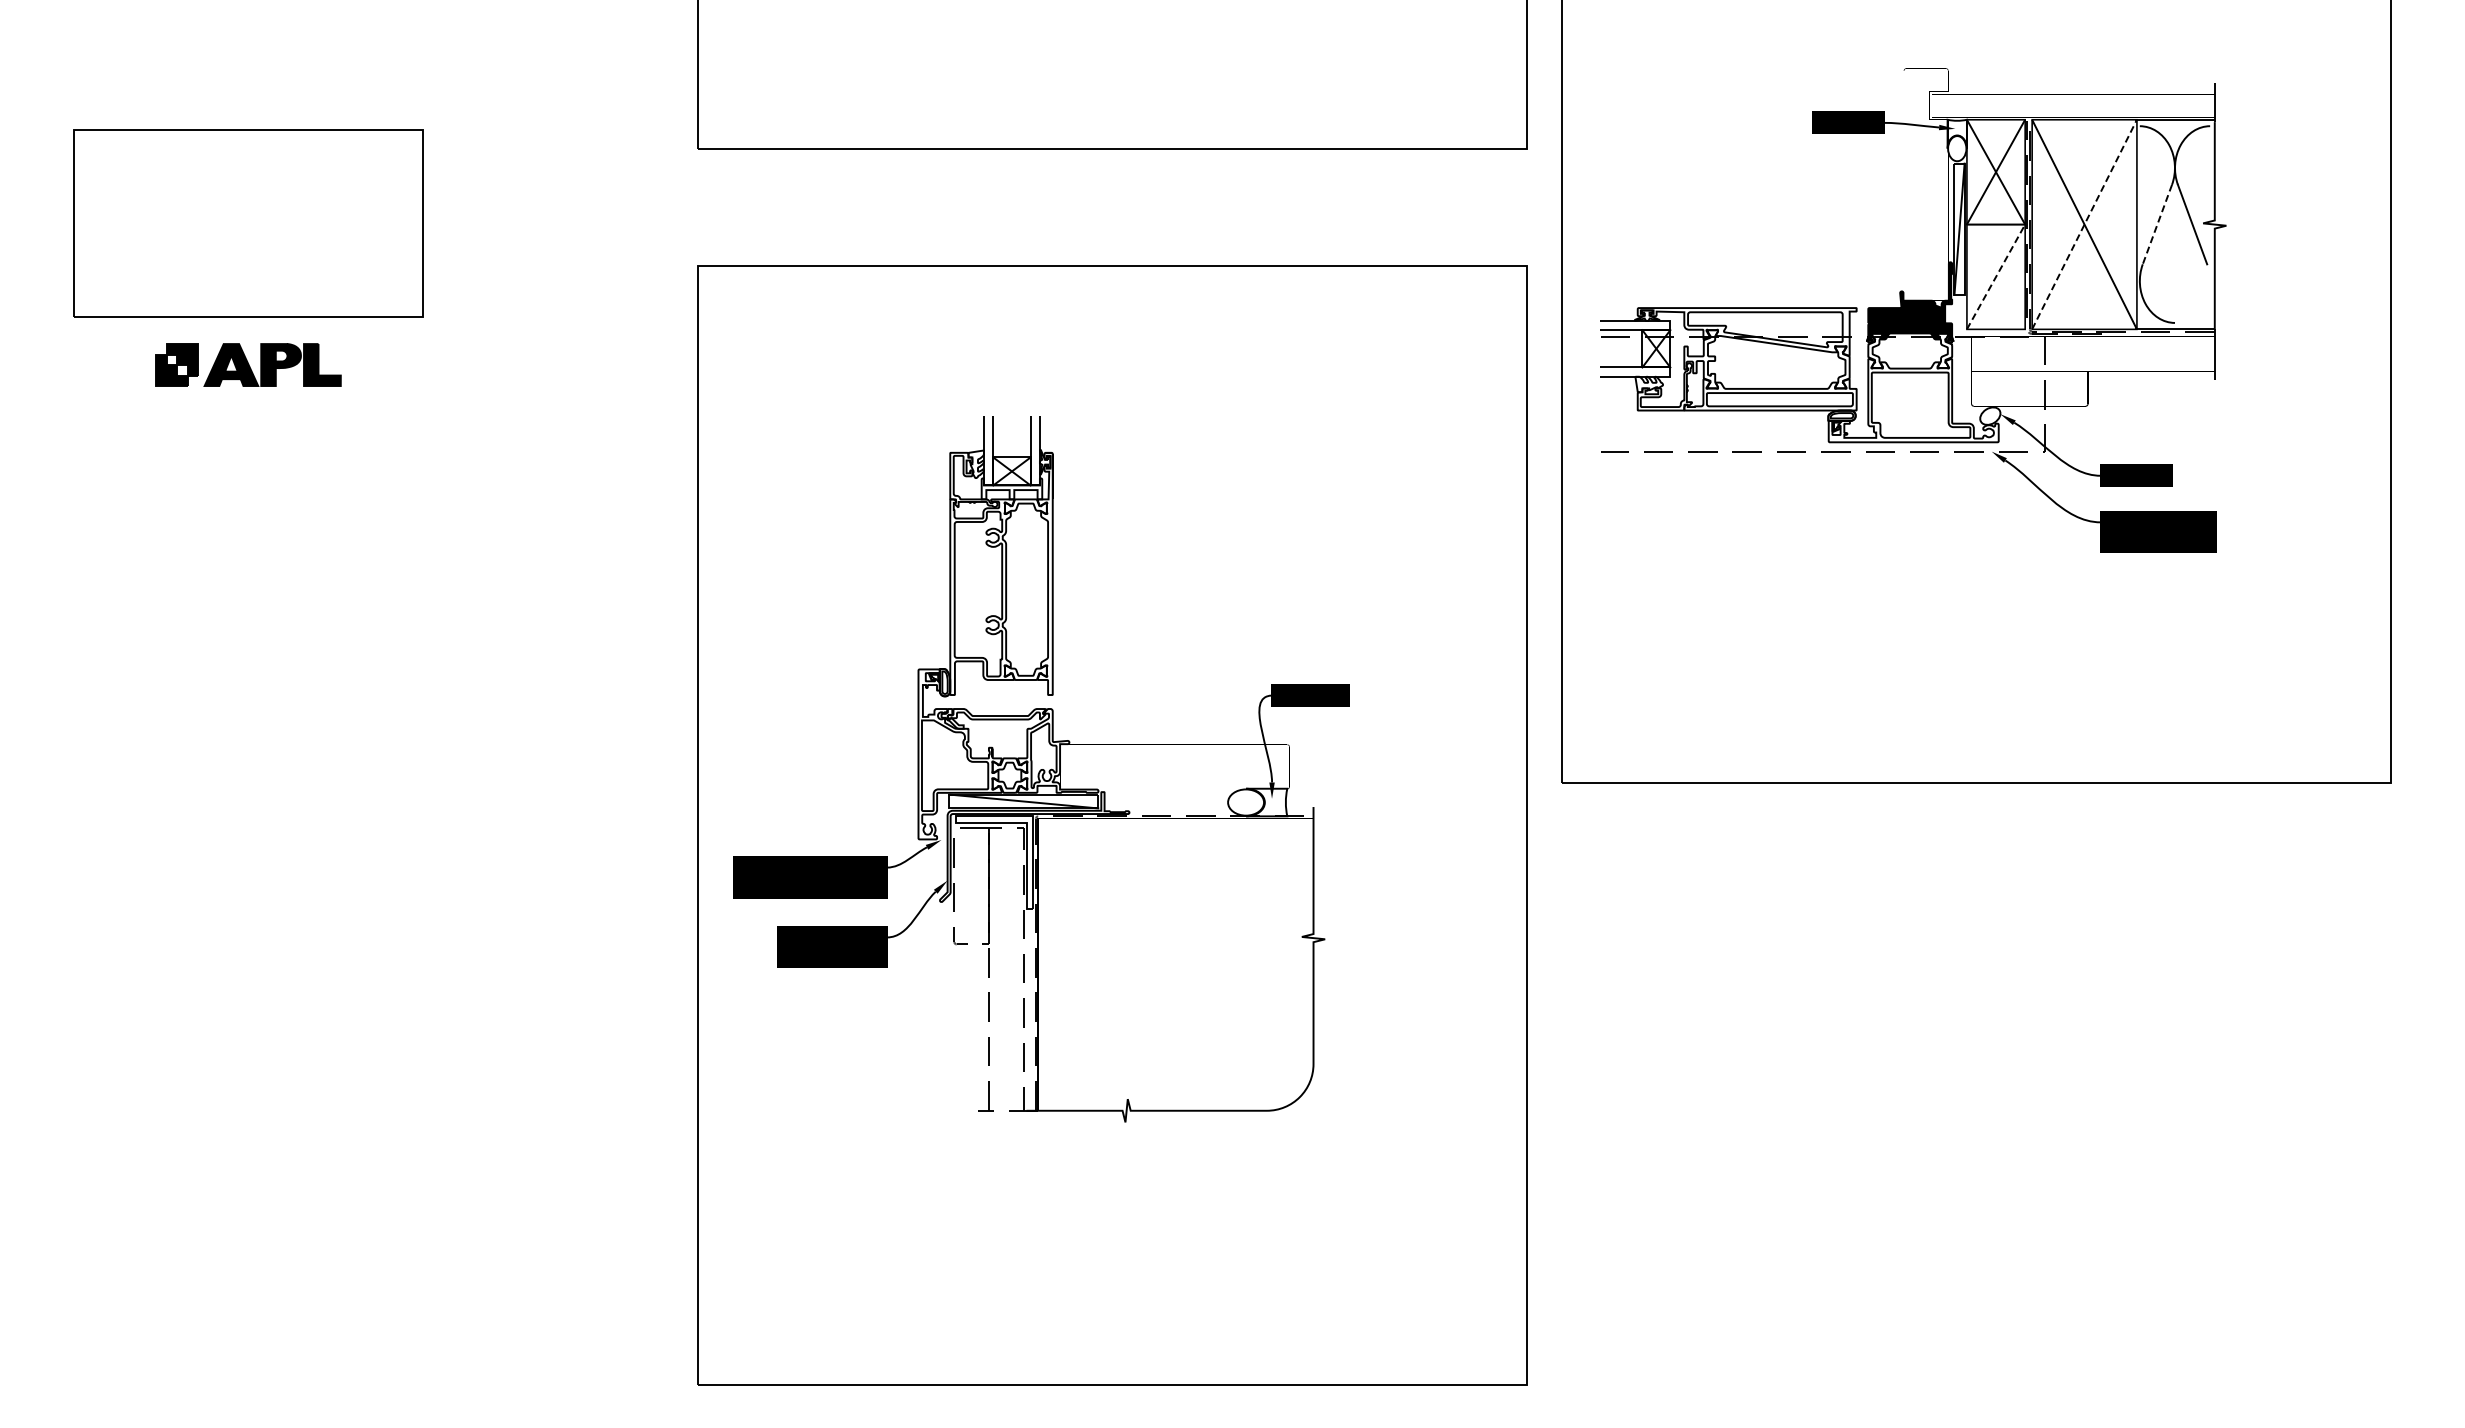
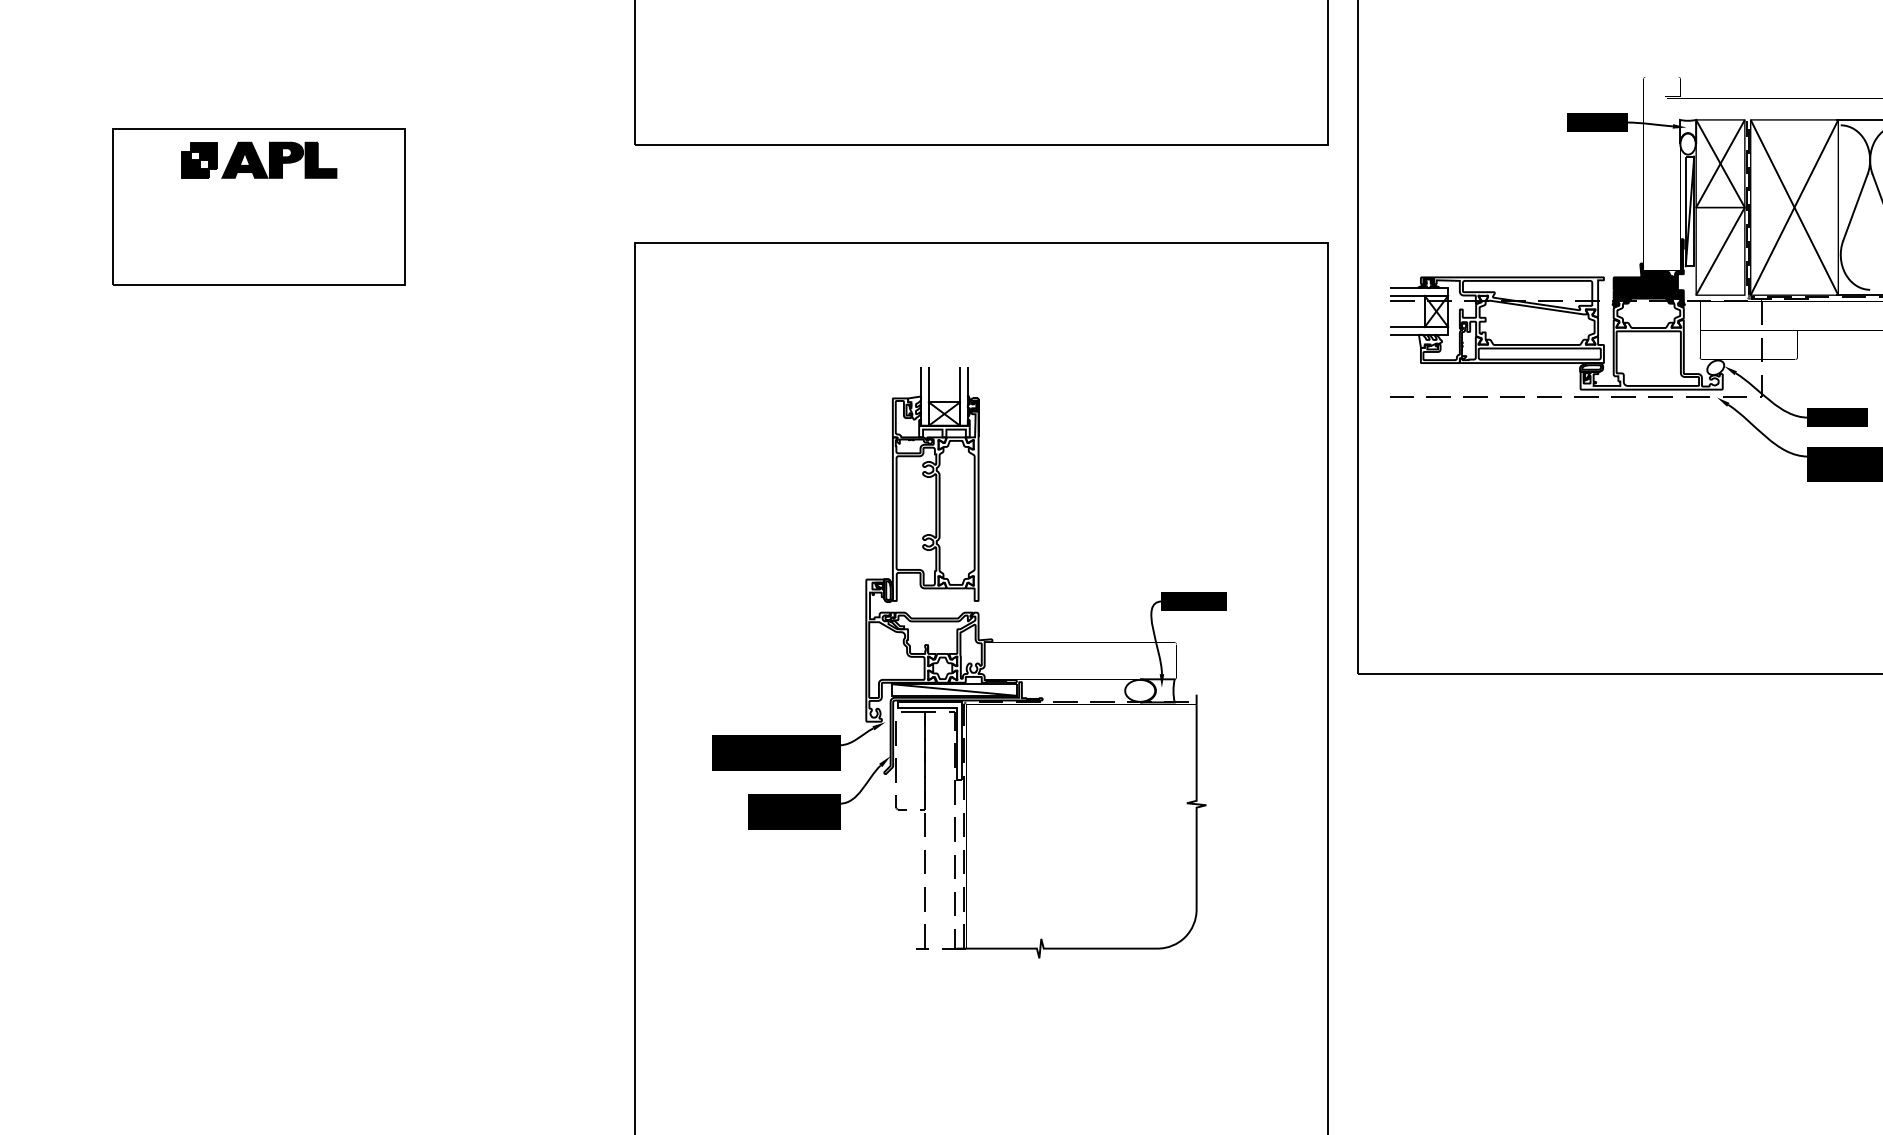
line: (2084, 224) -> (1794, 207), dashed -> solid
line: (2157, 225) -> (1855, 208), dashed -> solid
line: (1996, 276) -> (1720, 250), dashed -> solid
part: (248, 364) -> (259, 159), moved
part: (1041, 769) -> (969, 663), moved

